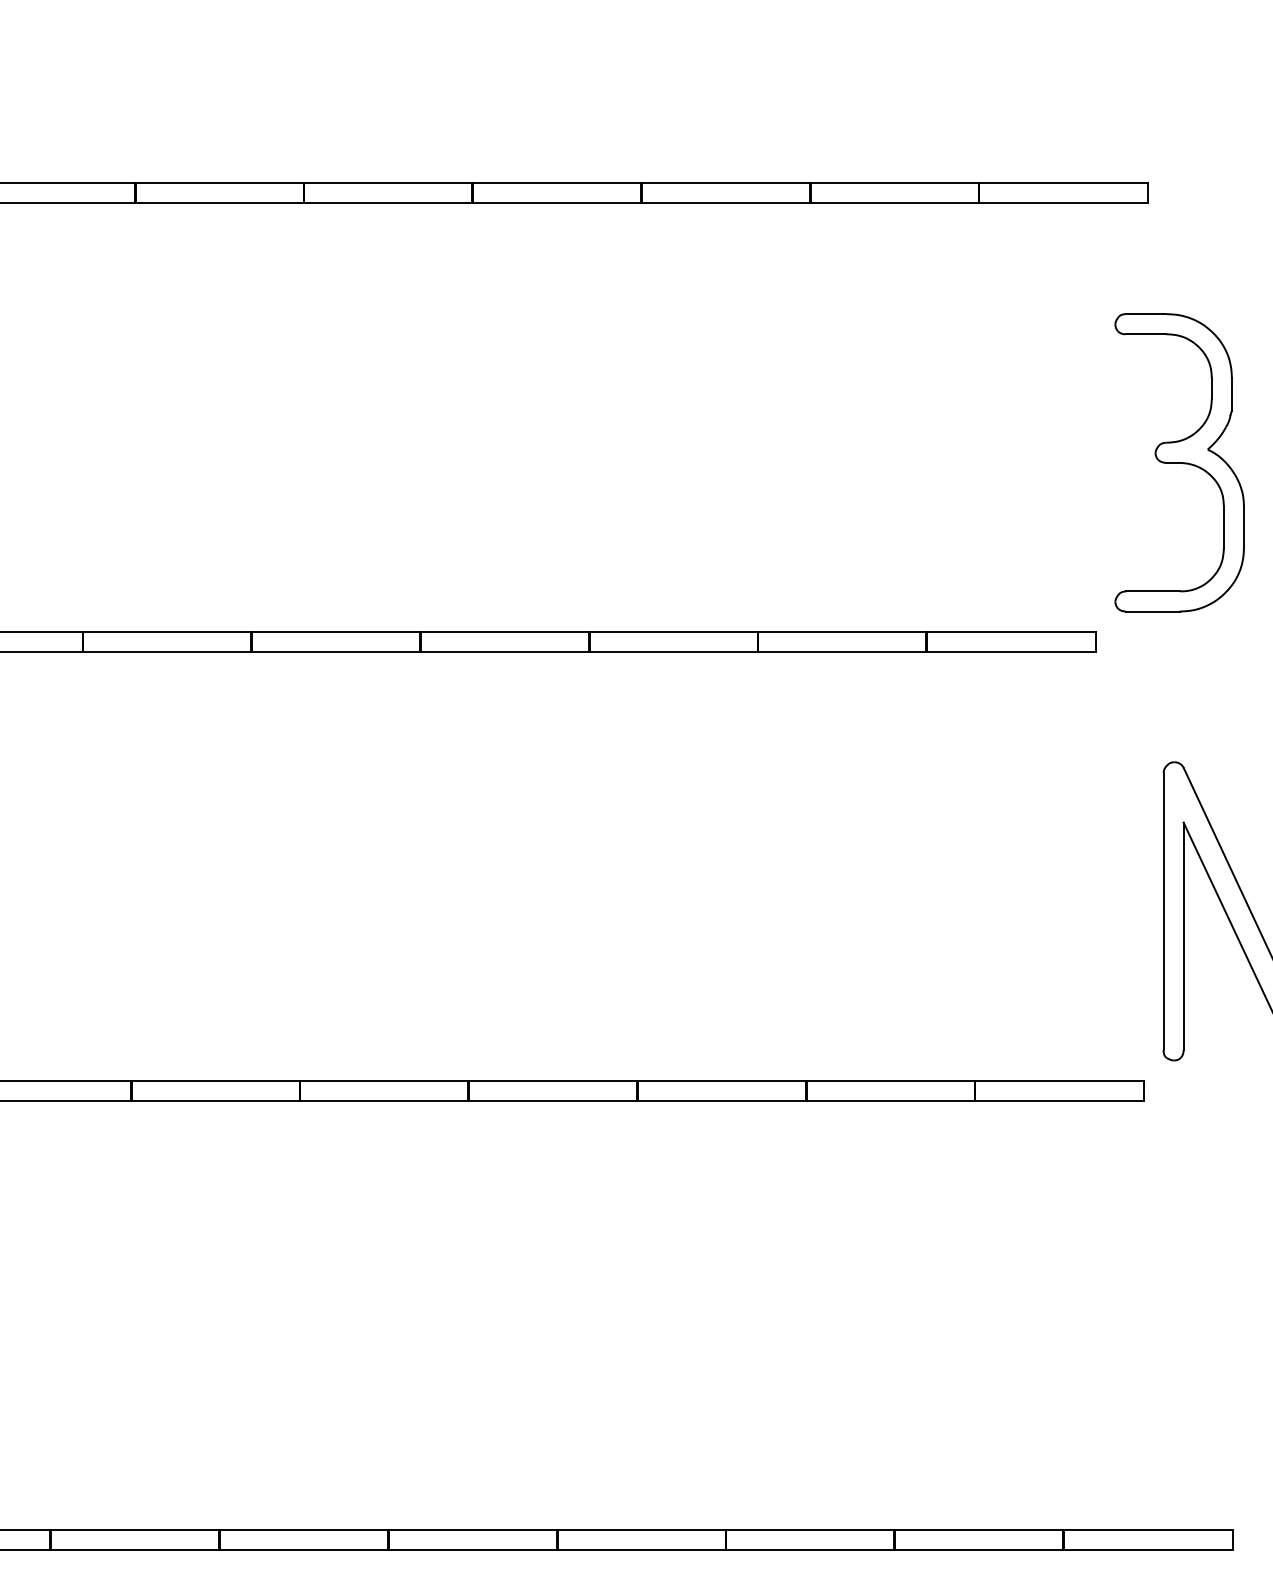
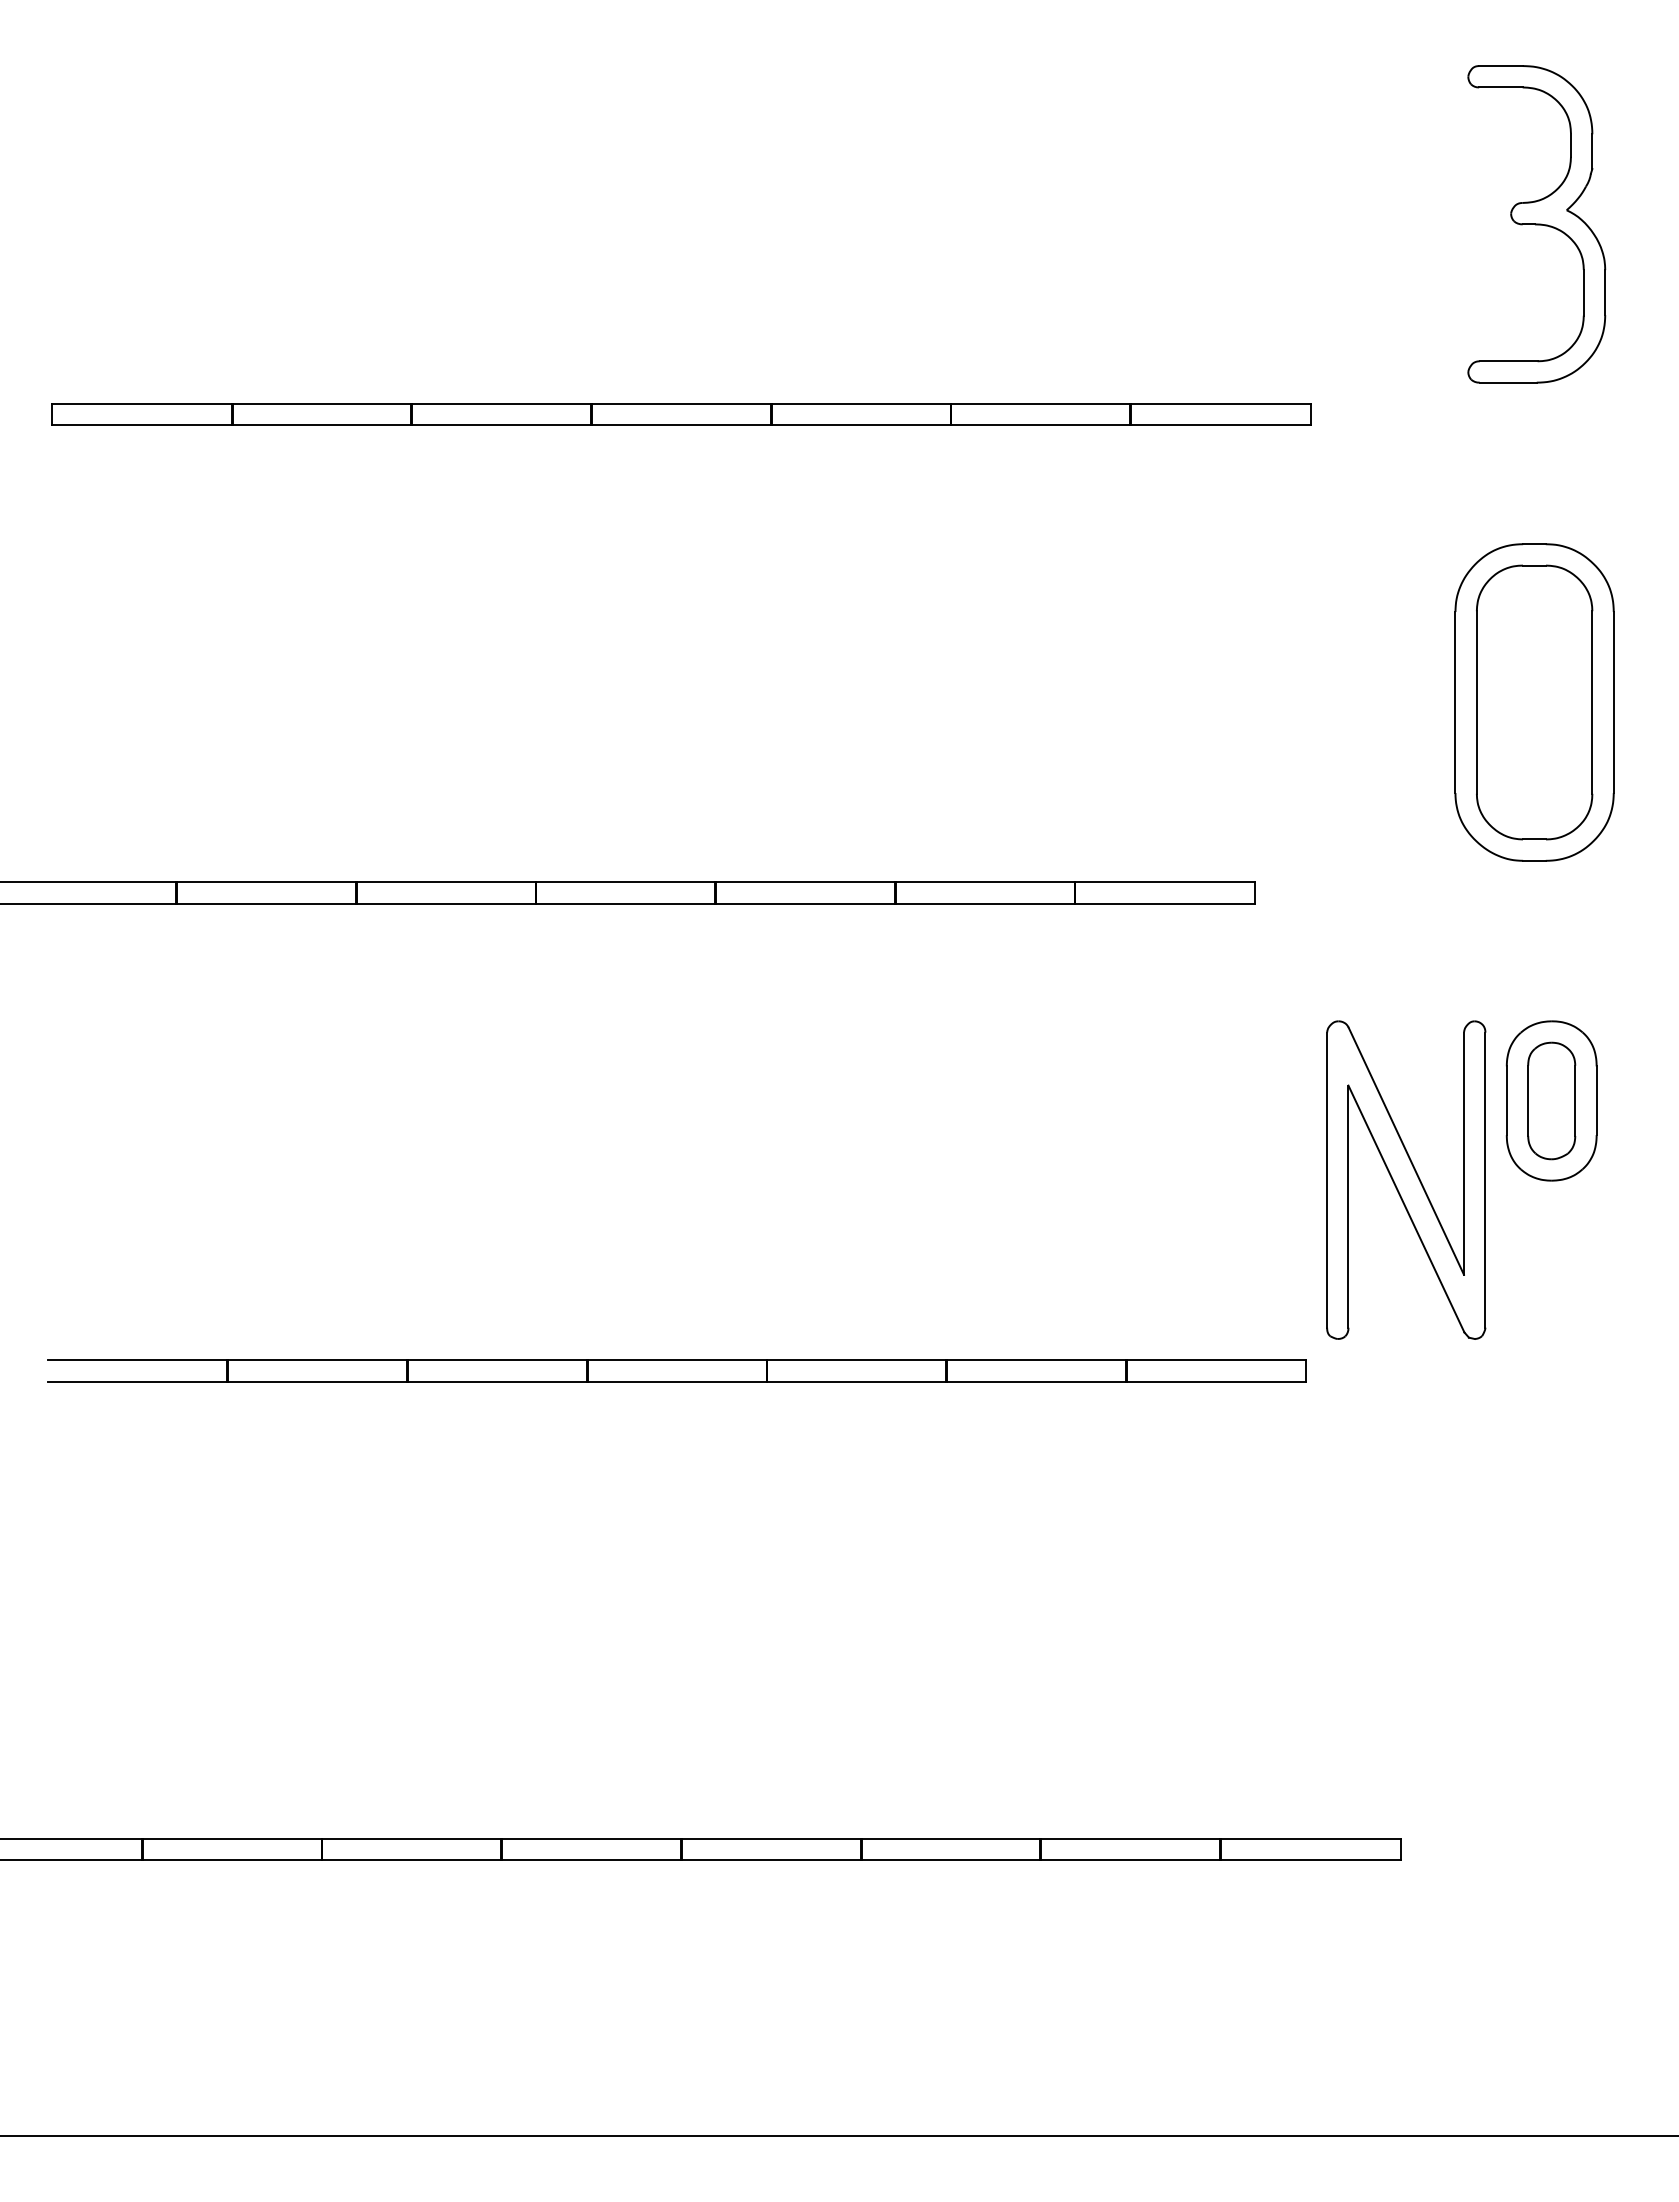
part: (1178, 462) -> (1343, 702), removed

